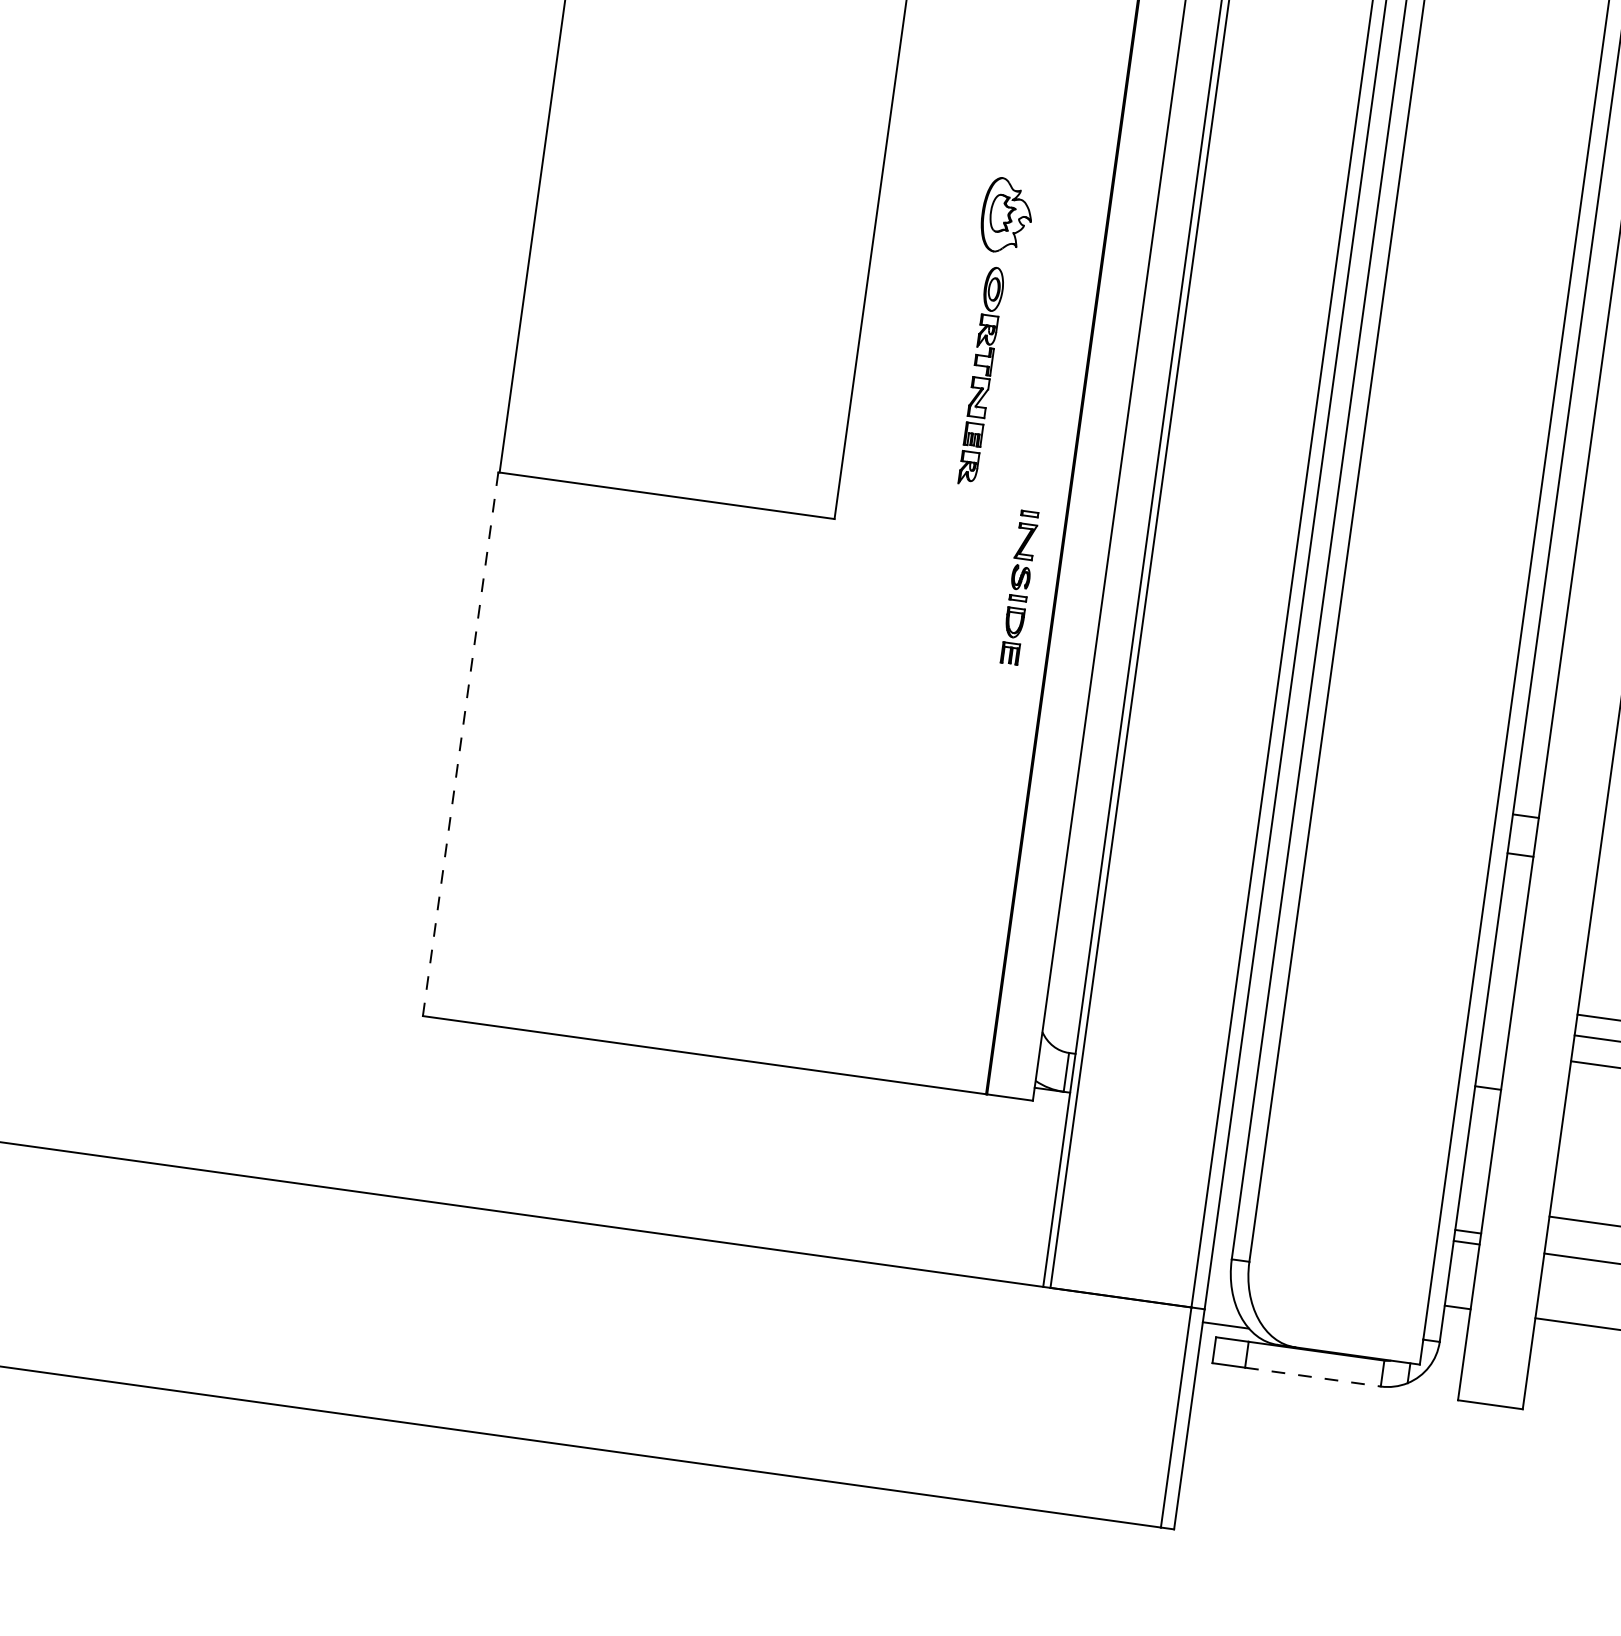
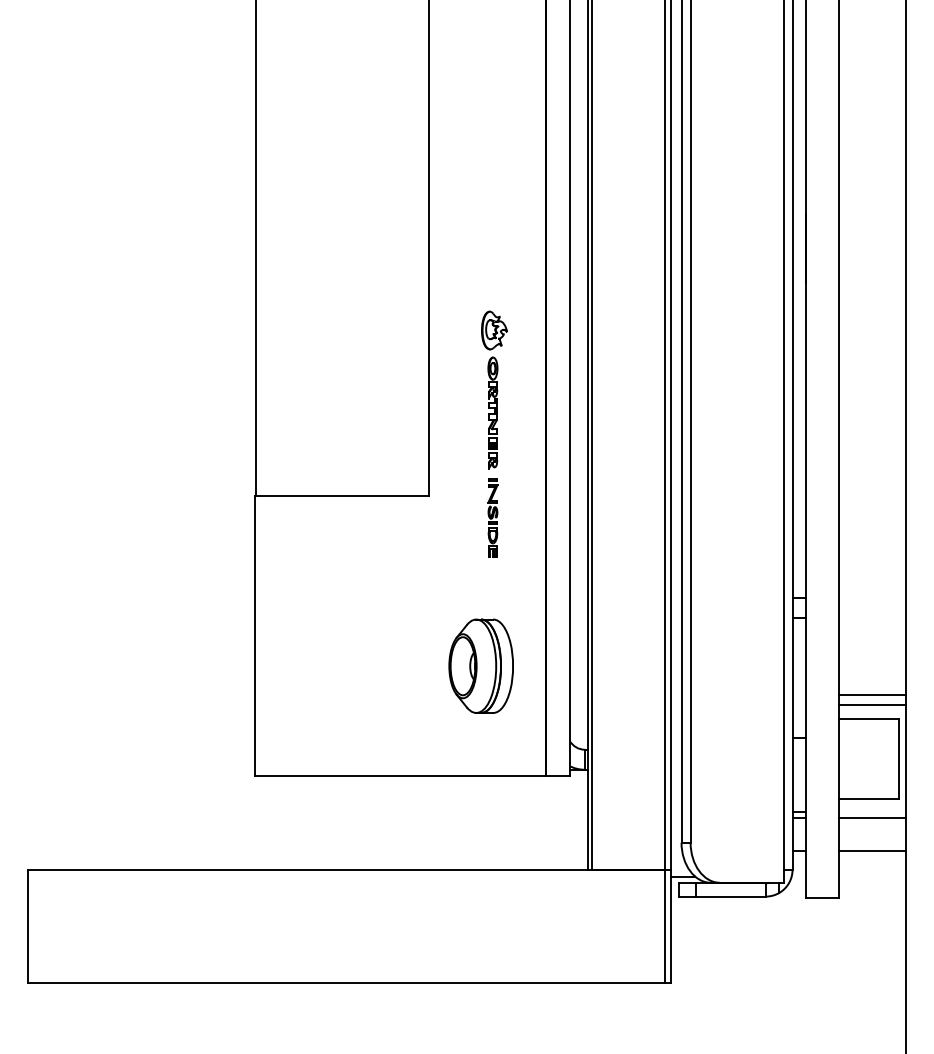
part: (1018, 587) -> (492, 517), moved
line: (461, 744) -> (255, 636), dashed -> solid
part: (889, 861) -> (480, 665), added
line: (1312, 1376) -> (730, 896), dashed -> solid

